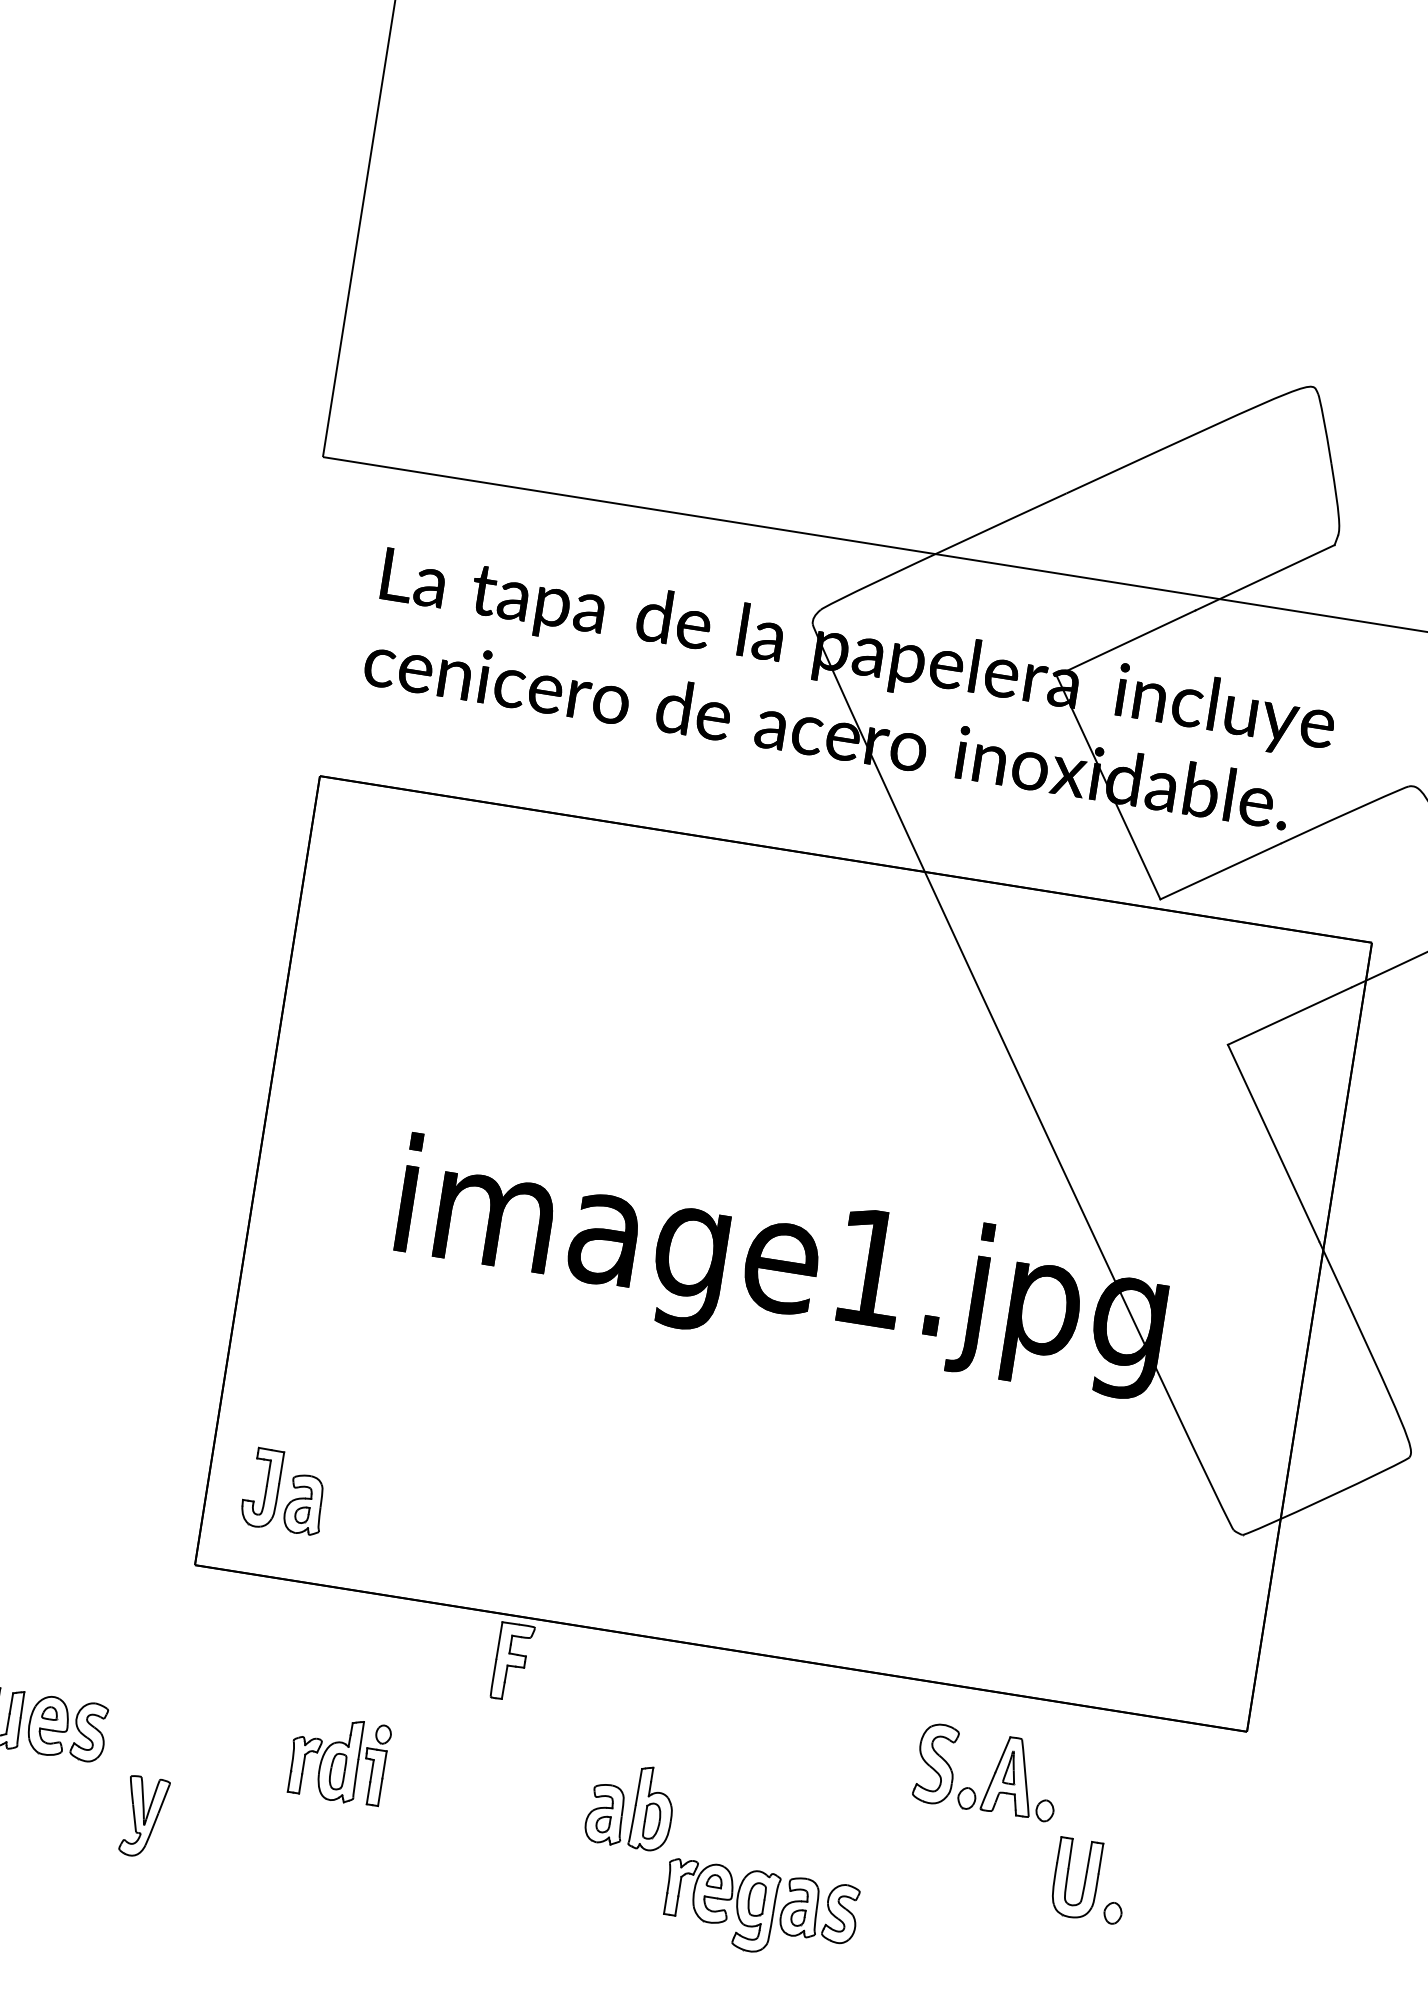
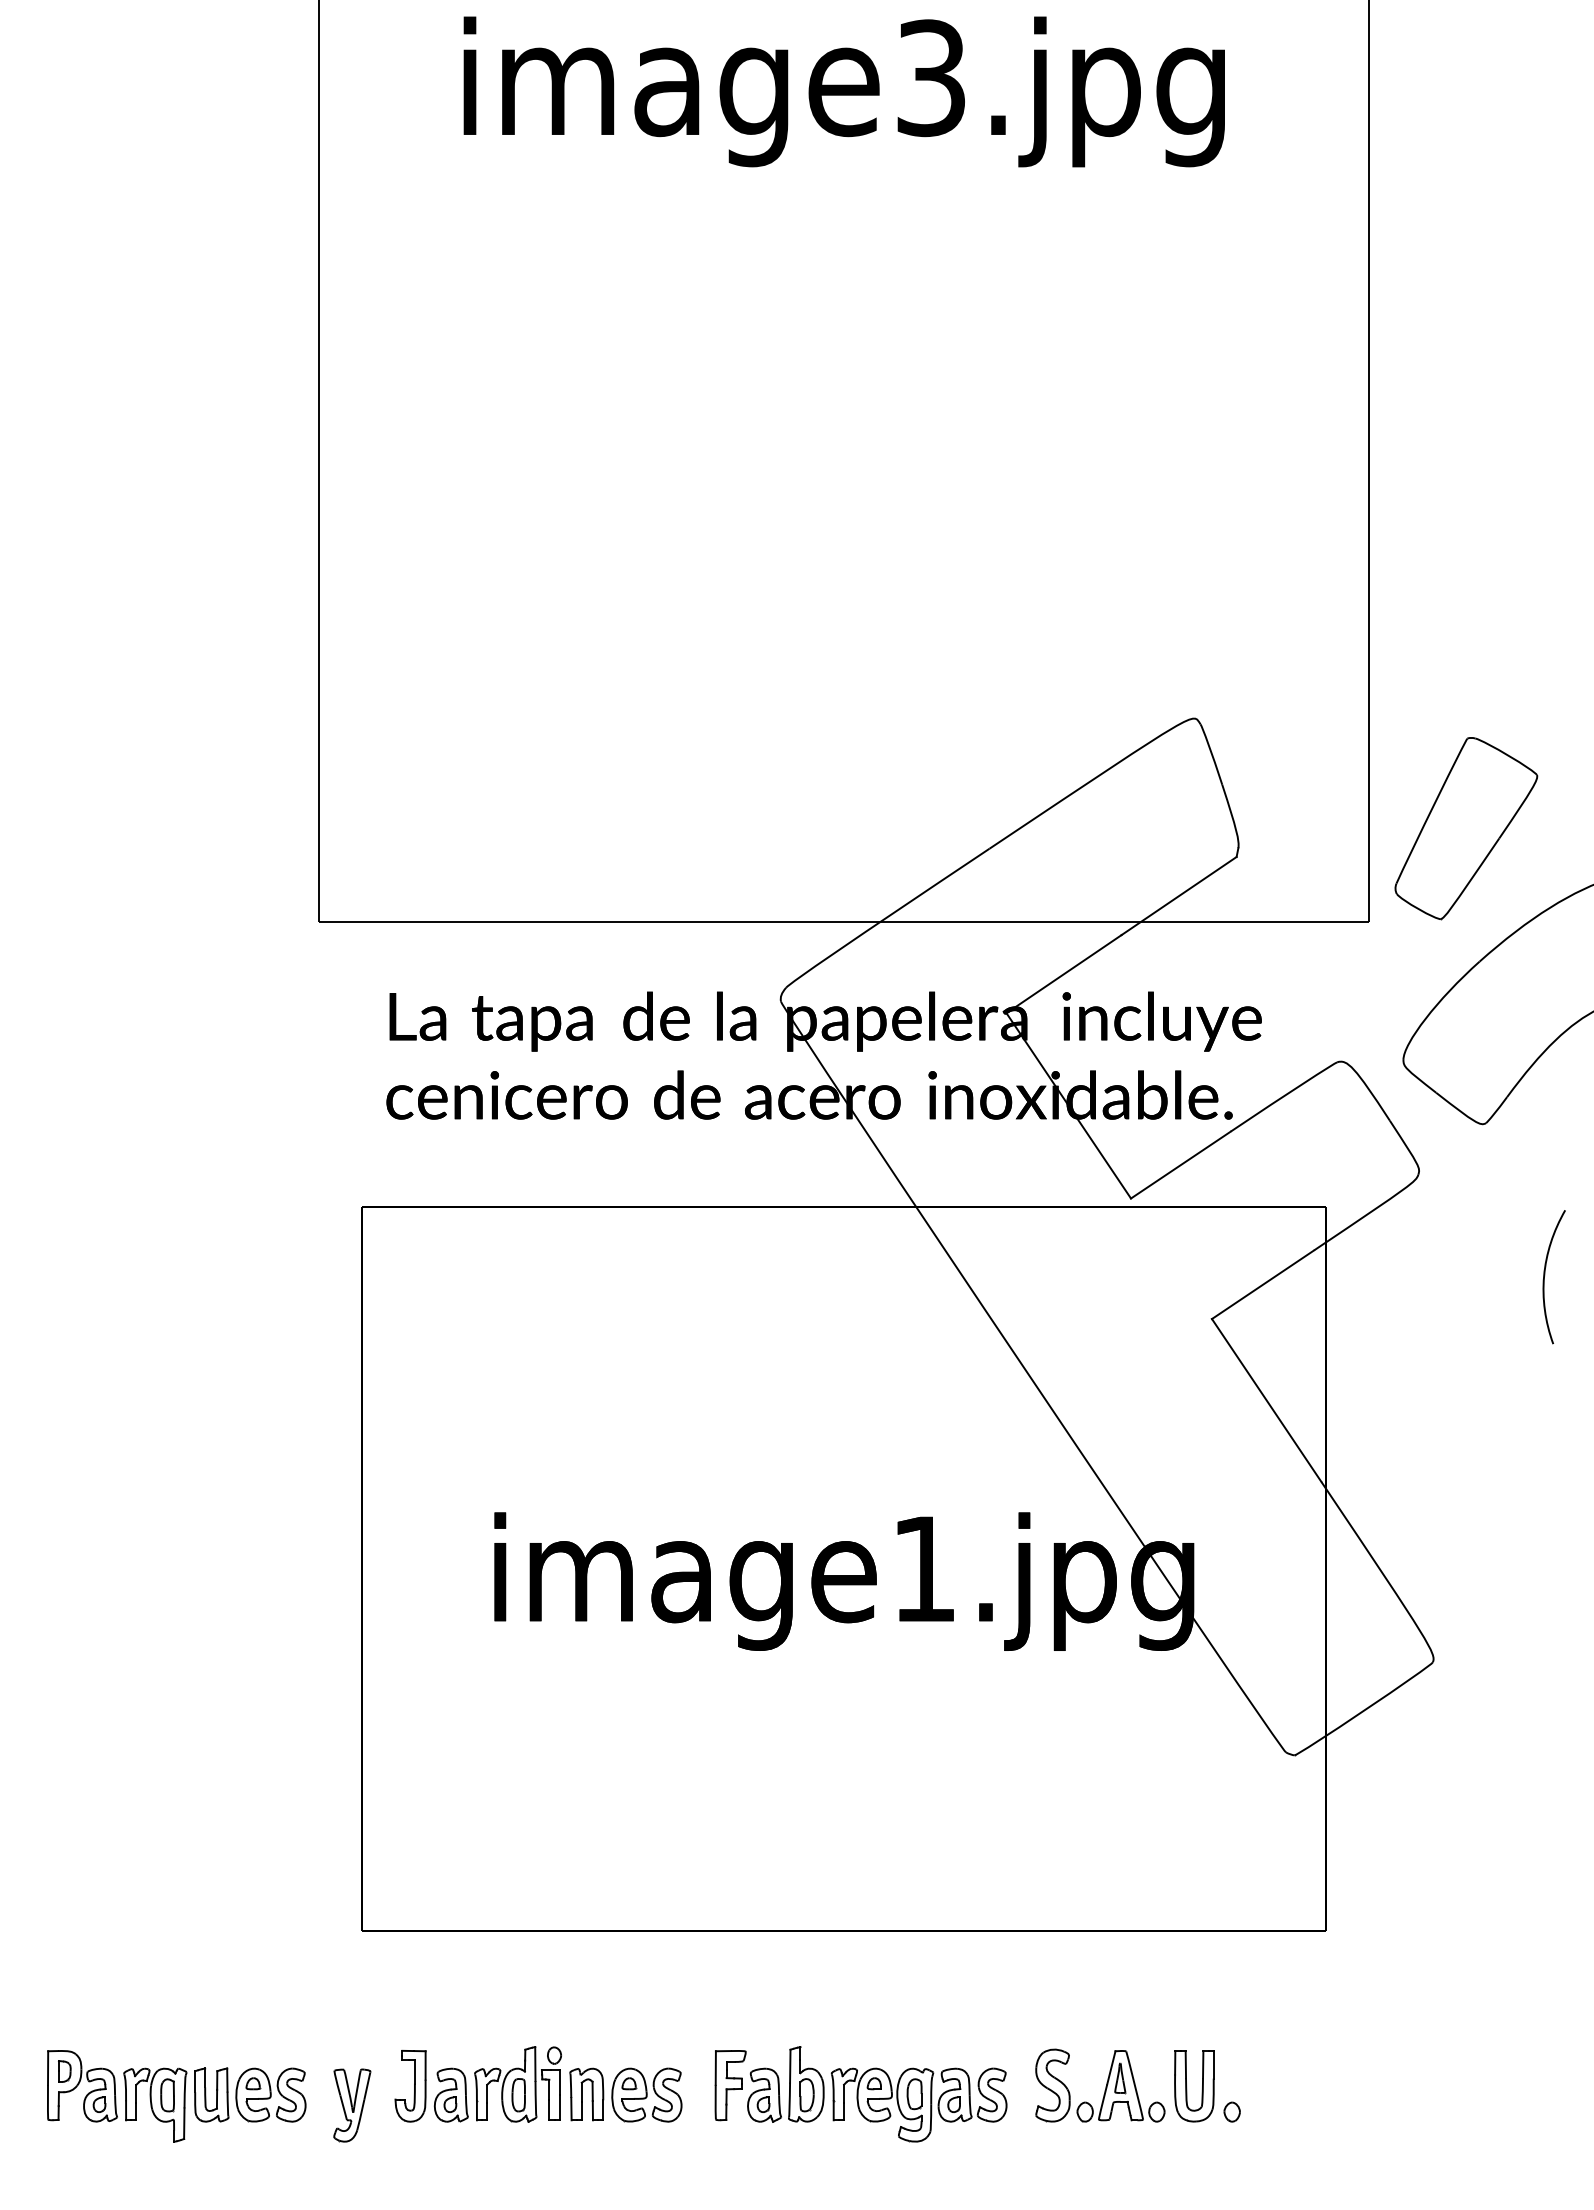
part: (284, 1491) -> (431, 2086), moved
part: (512, 1662) -> (730, 2085), moved
part: (988, 1772) -> (1100, 2085), moved
part: (454, 1789) -> (625, 2094), added
part: (144, 1817) -> (352, 2105), moved
part: (759, 1911) -> (918, 2104), moved

